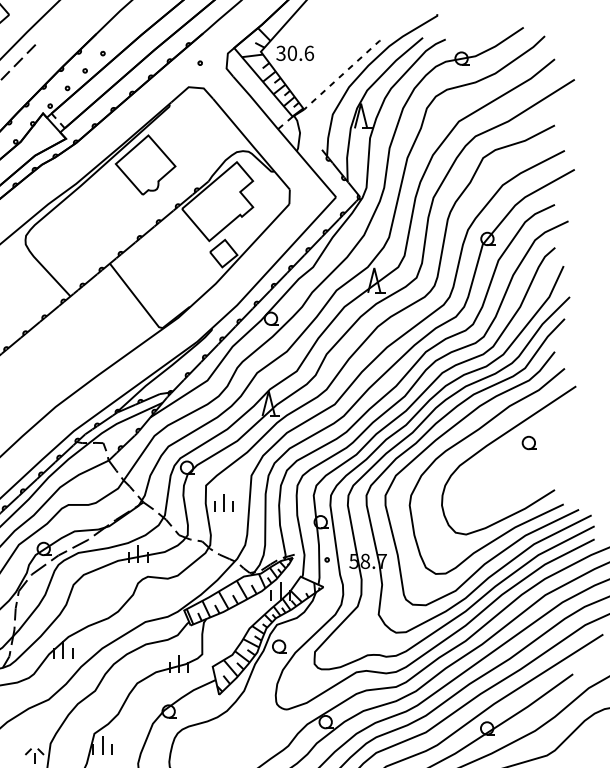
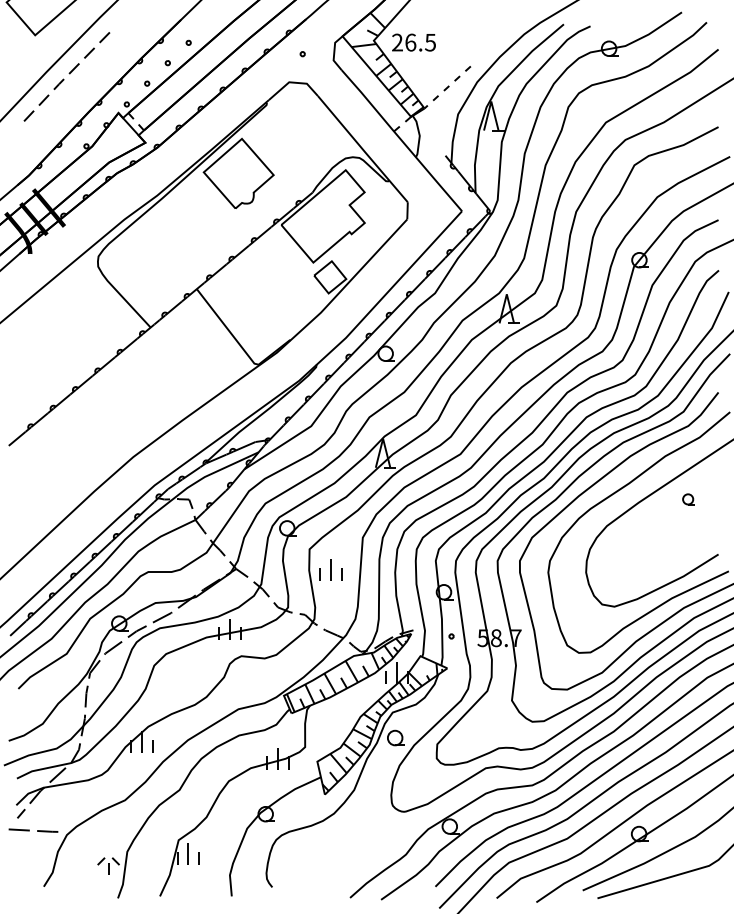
text: (294, 53) -> (413, 42), 30.6 -> 26.5
part: (363, 54) -> (494, 44), removed
part: (529, 443) -> (688, 499), size x0.7

